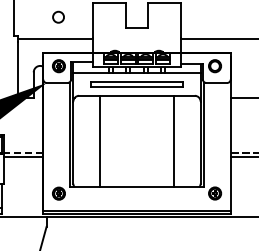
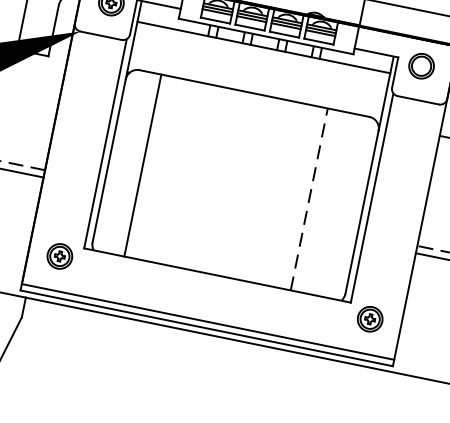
part: (136, 84) -> (258, 70), removed
line: (100, 141) -> (143, 165), moved
line: (173, 141) -> (308, 199), solid -> dashed

